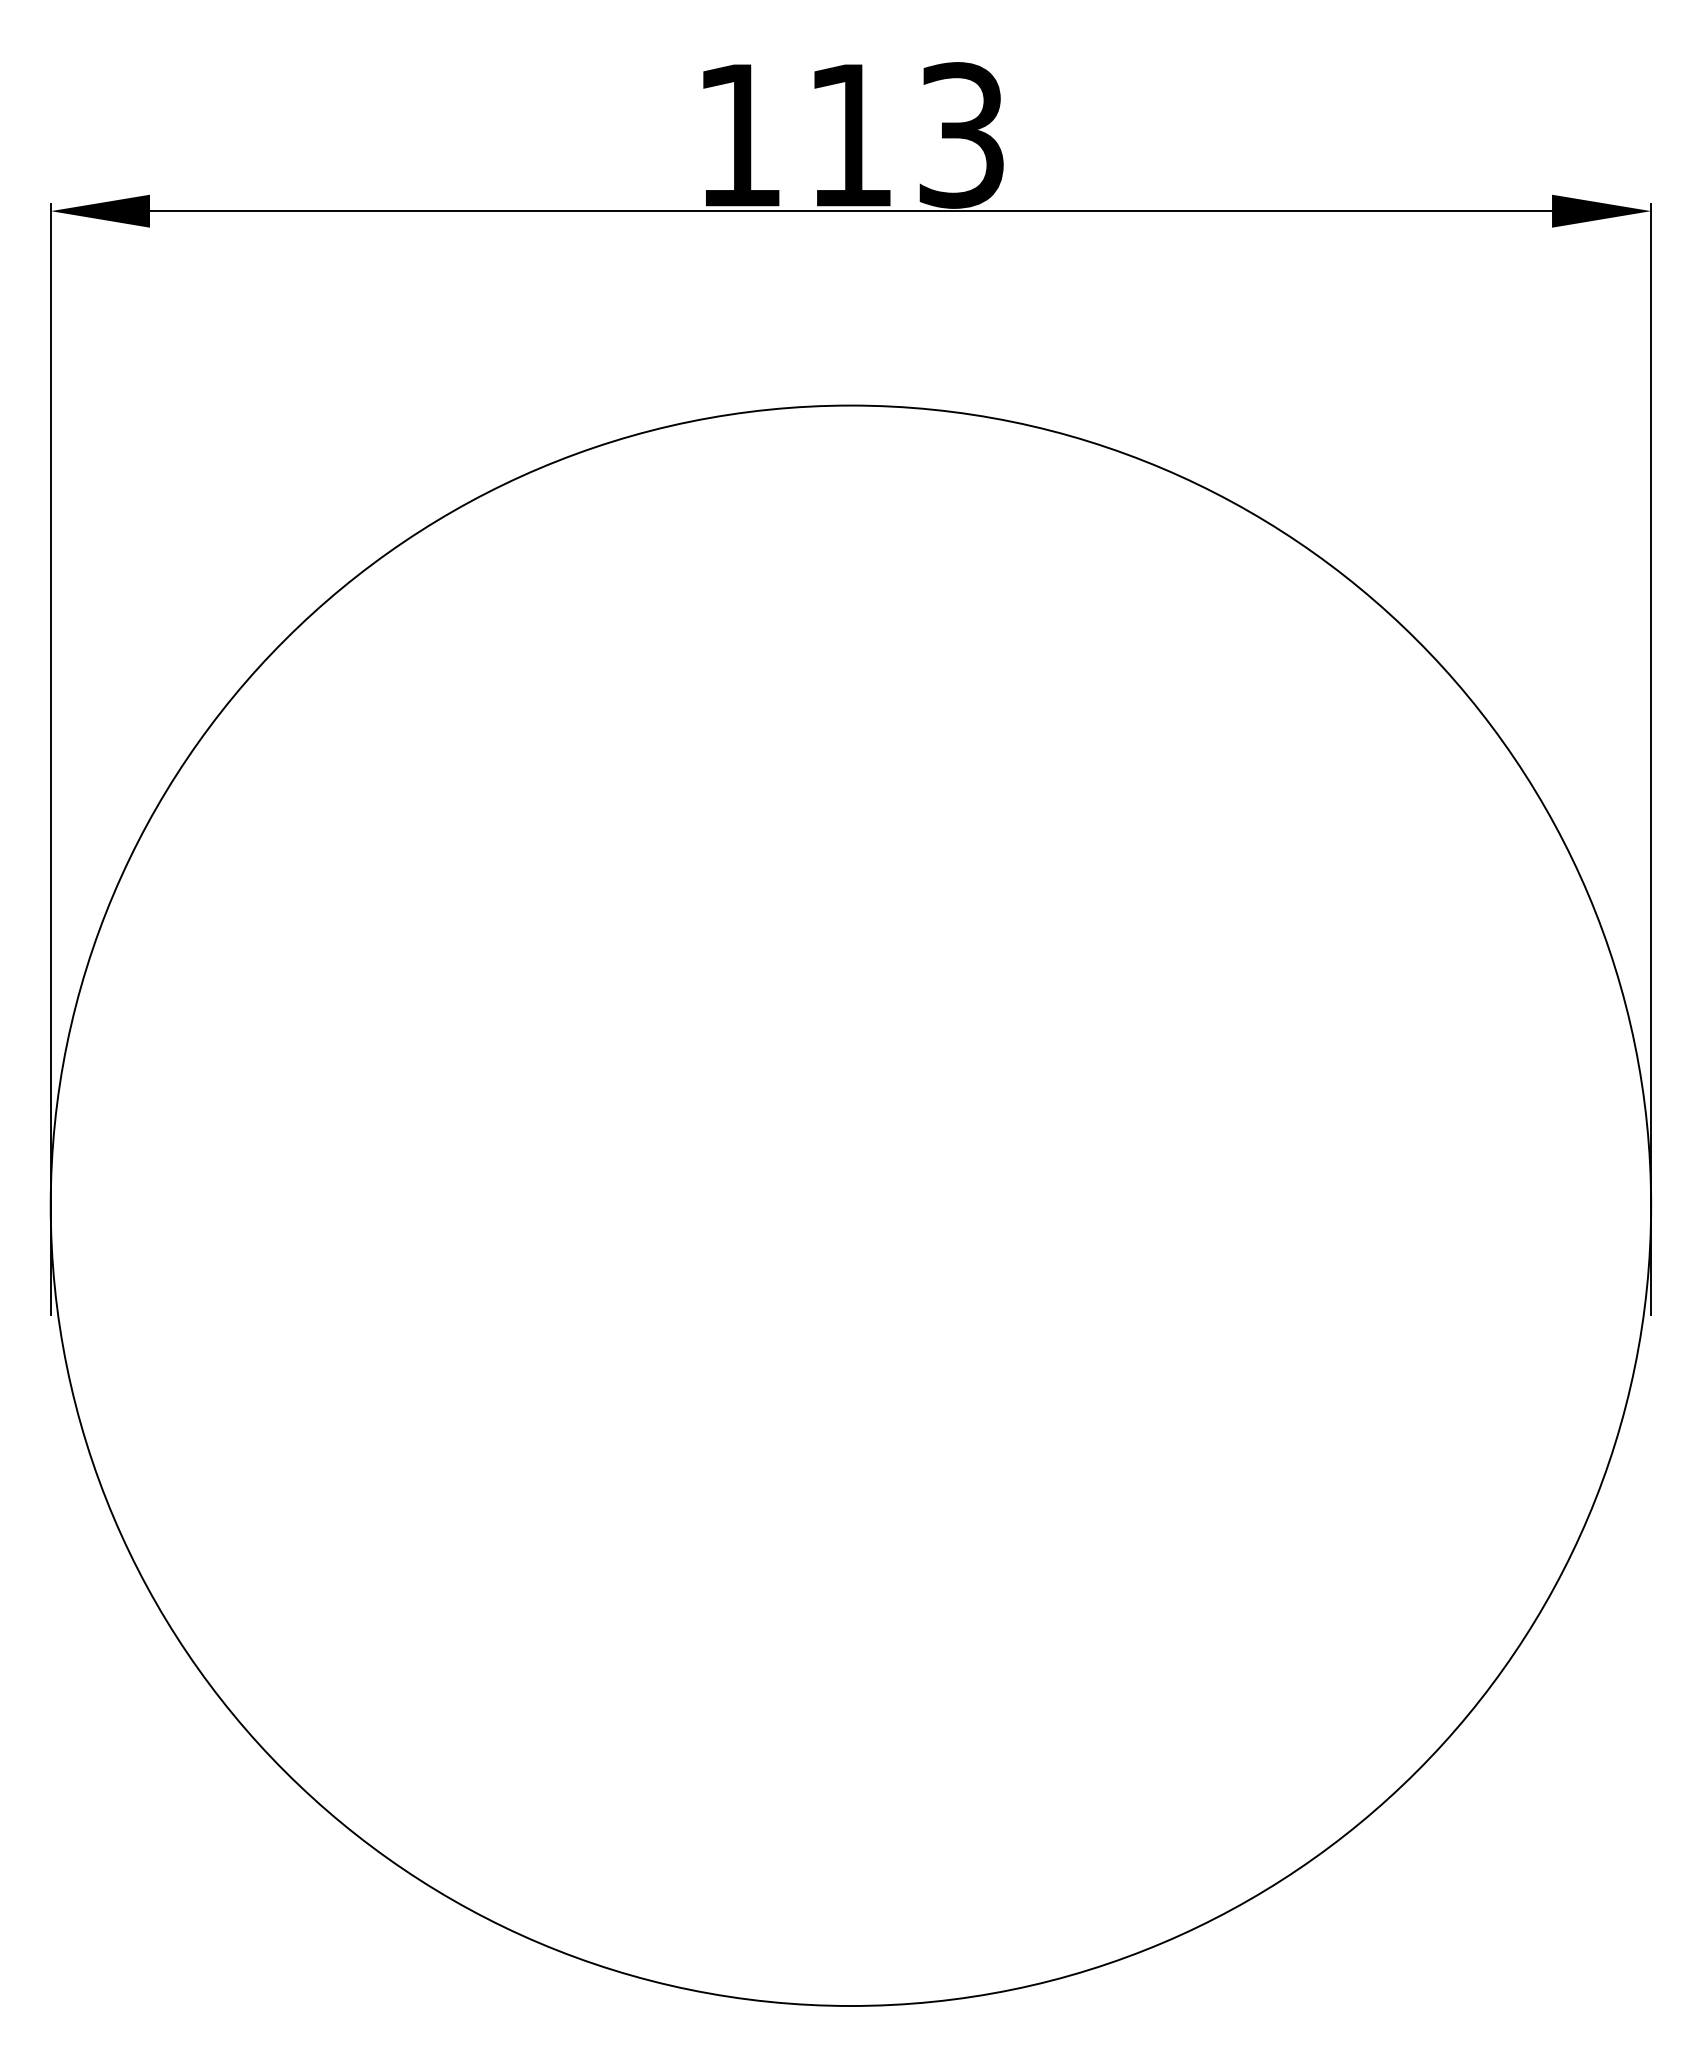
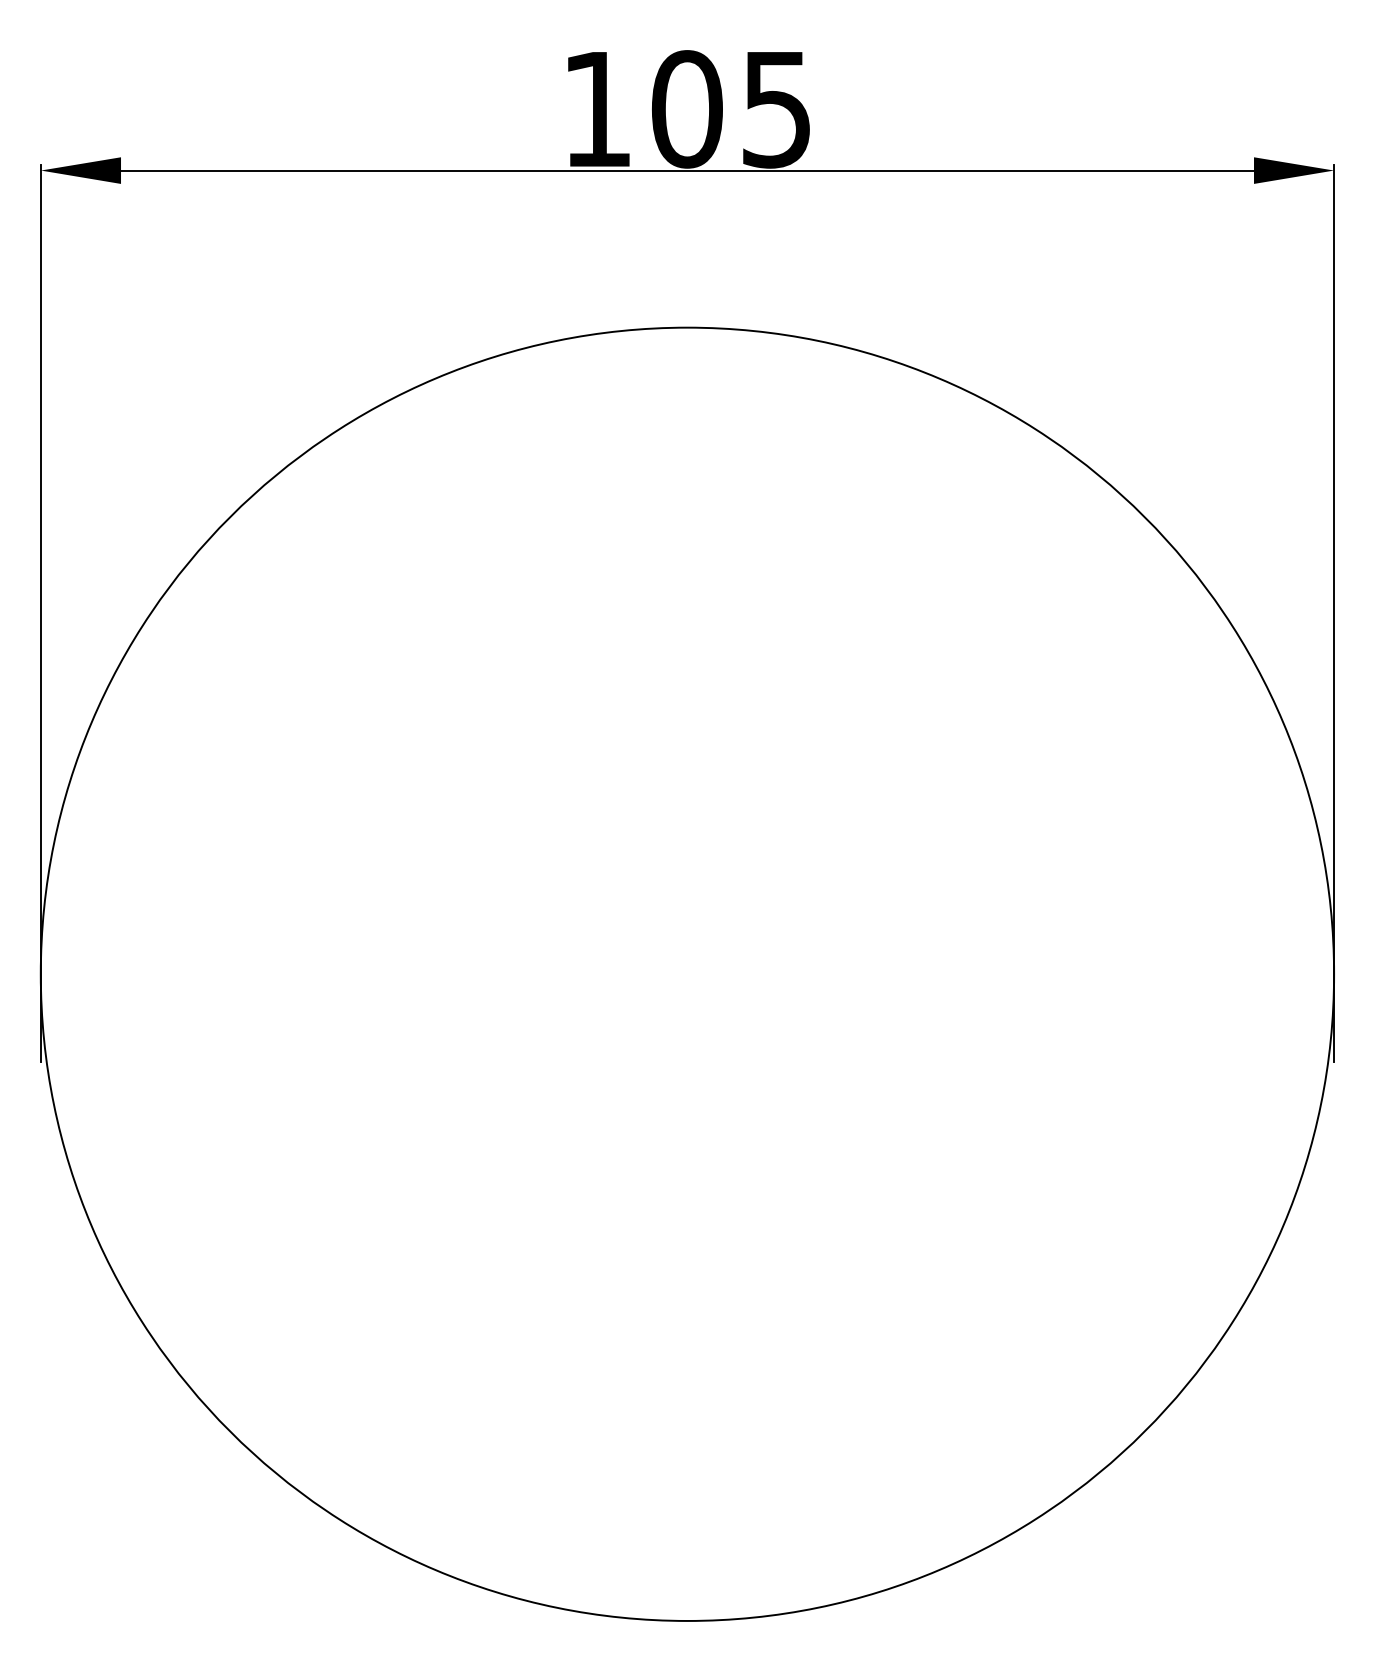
text: (905, 135) -> (731, 109), 113 -> 105

